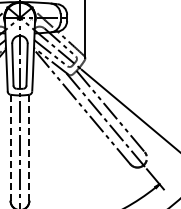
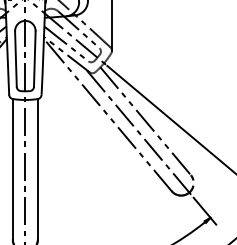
line: (10, 147) -> (12, 168), dashed -> solid
line: (29, 147) -> (37, 168), dashed -> solid

